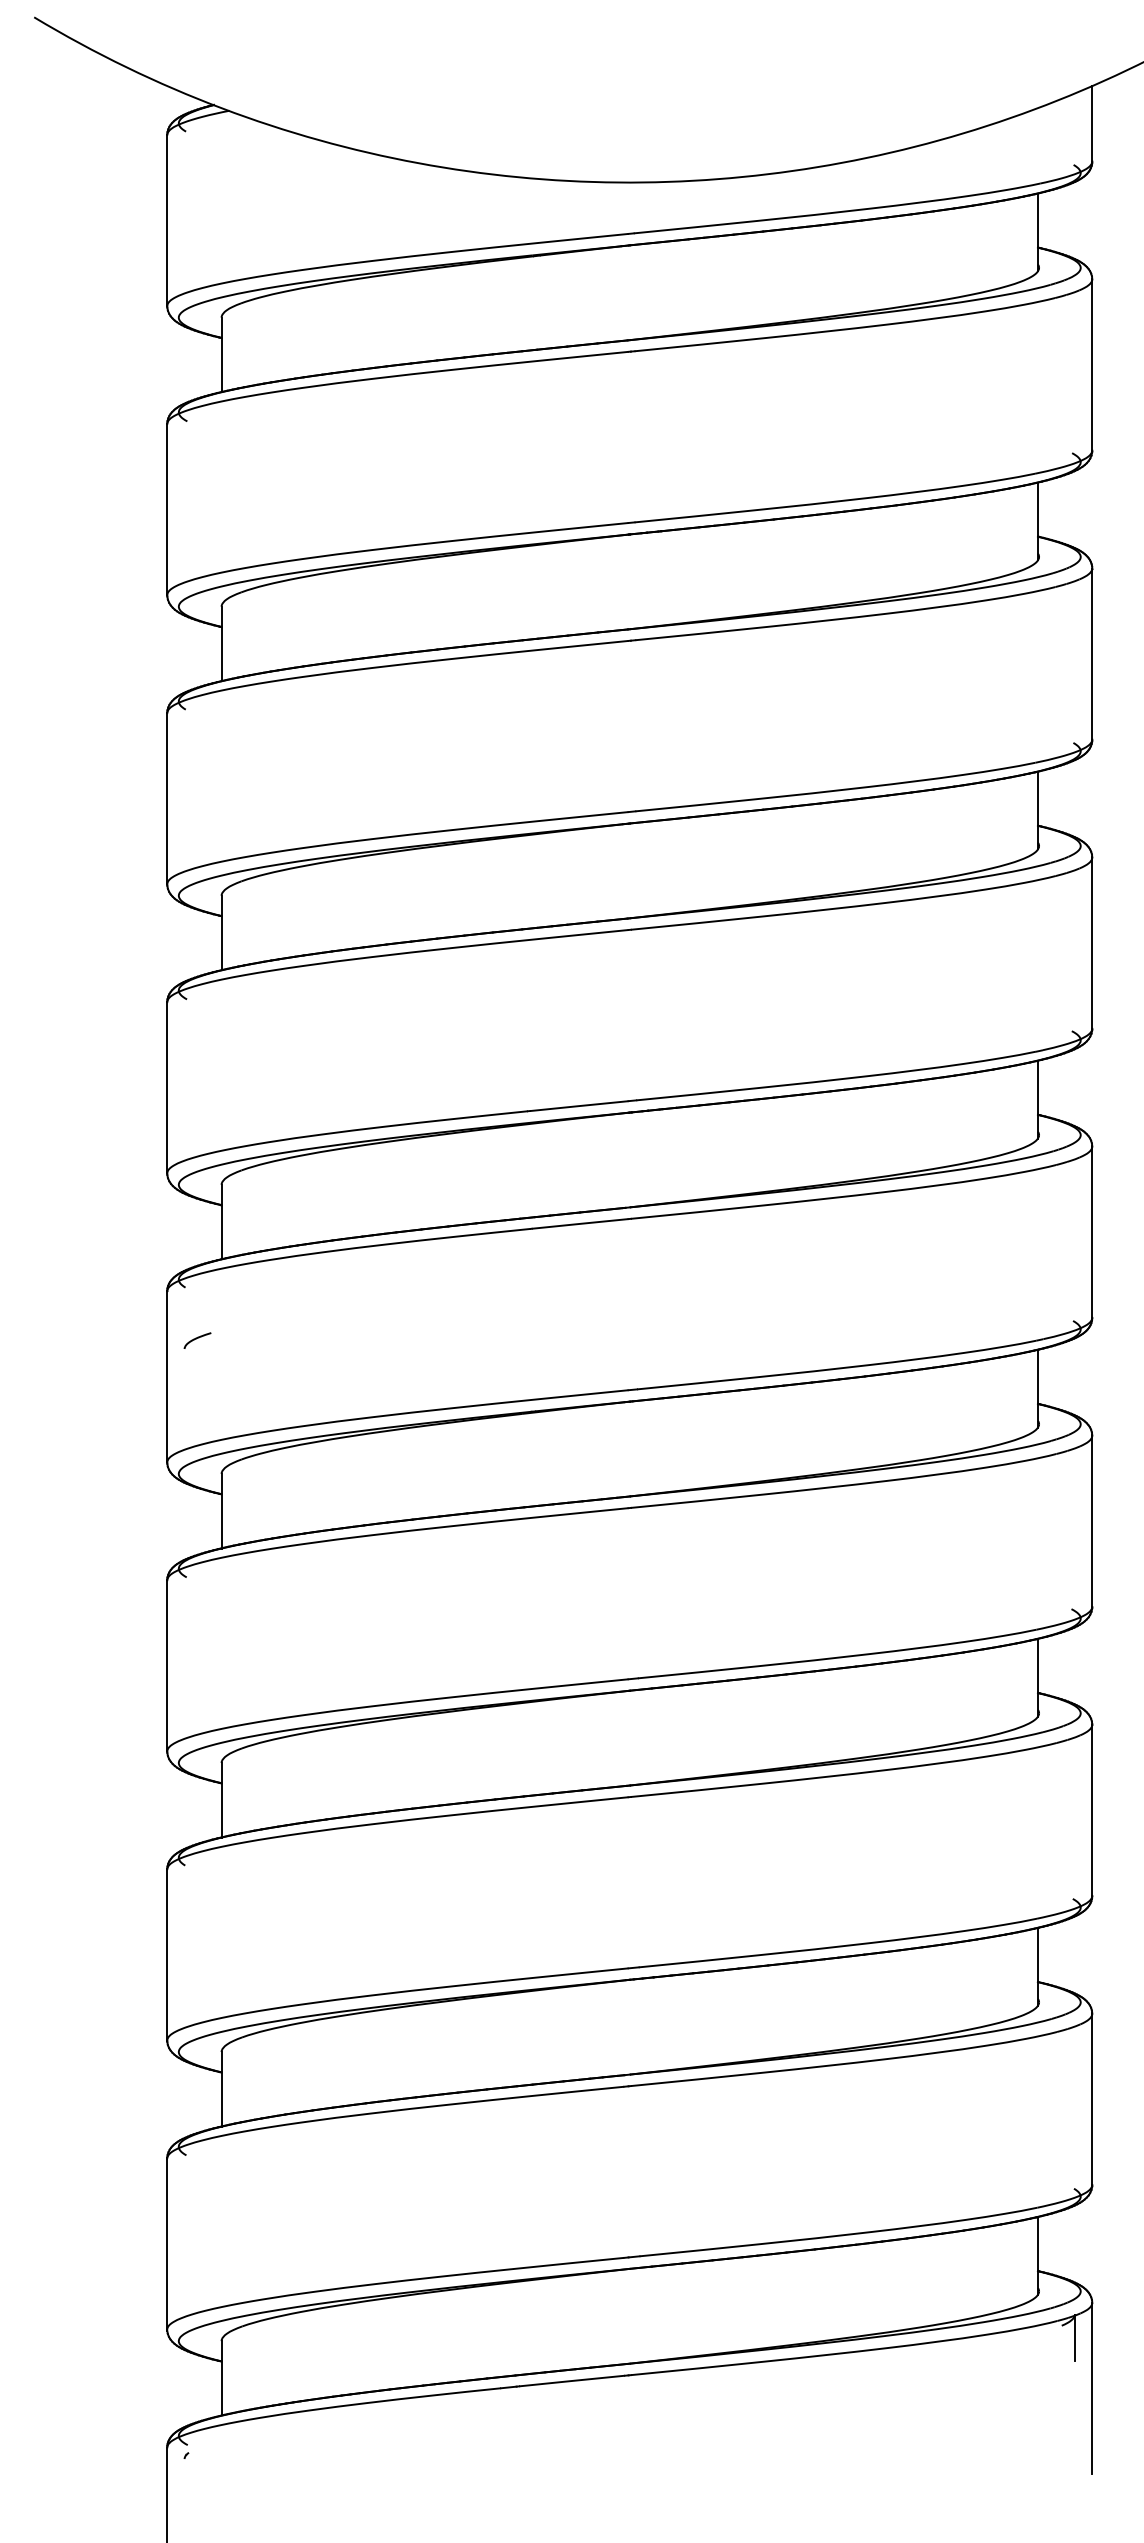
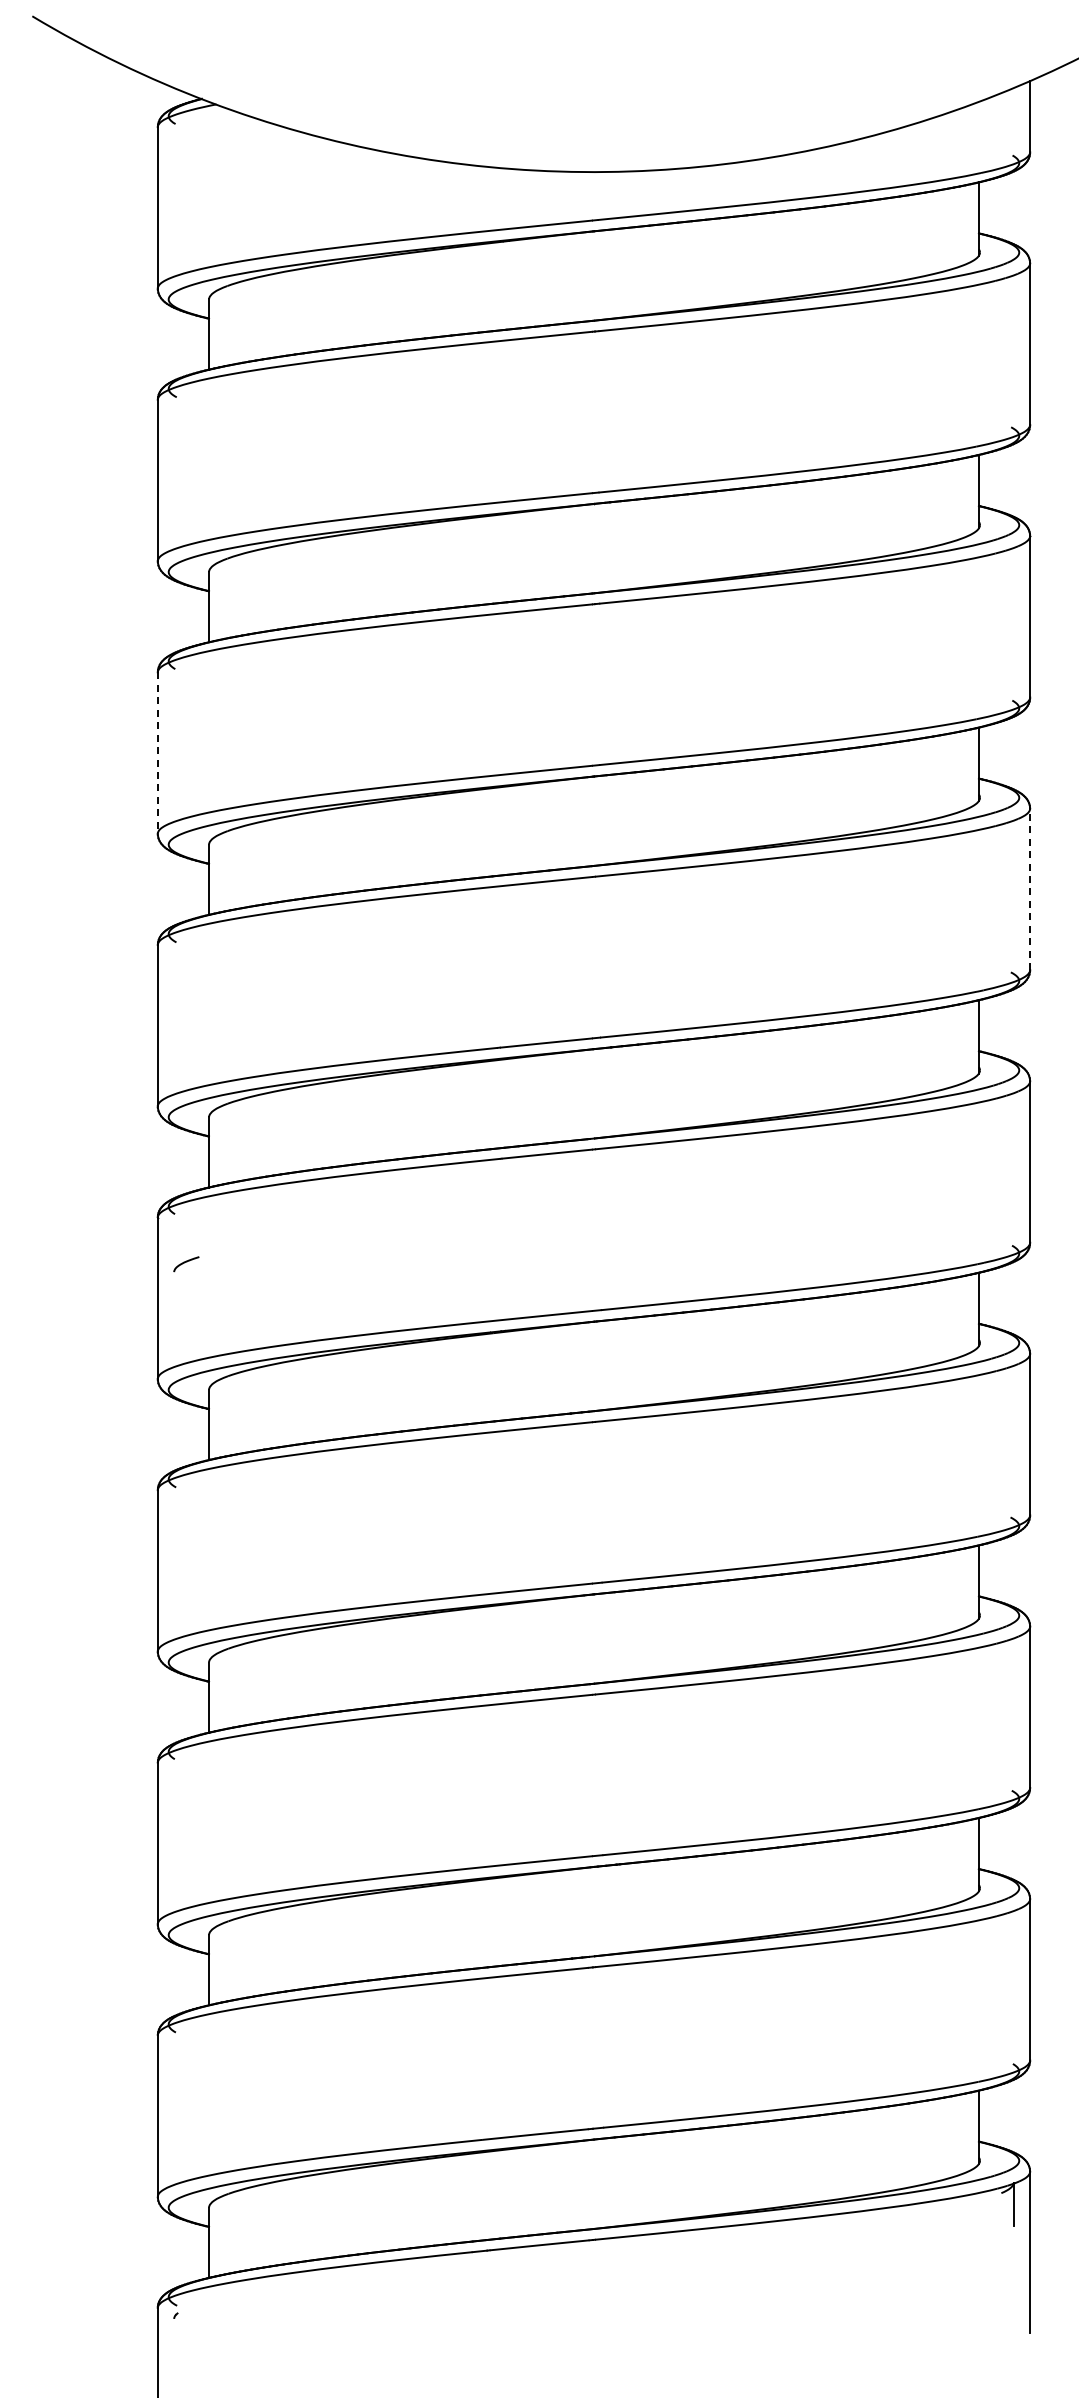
line: (166, 799) -> (157, 753), solid -> dashed
line: (1092, 943) -> (1030, 889), solid -> dashed

